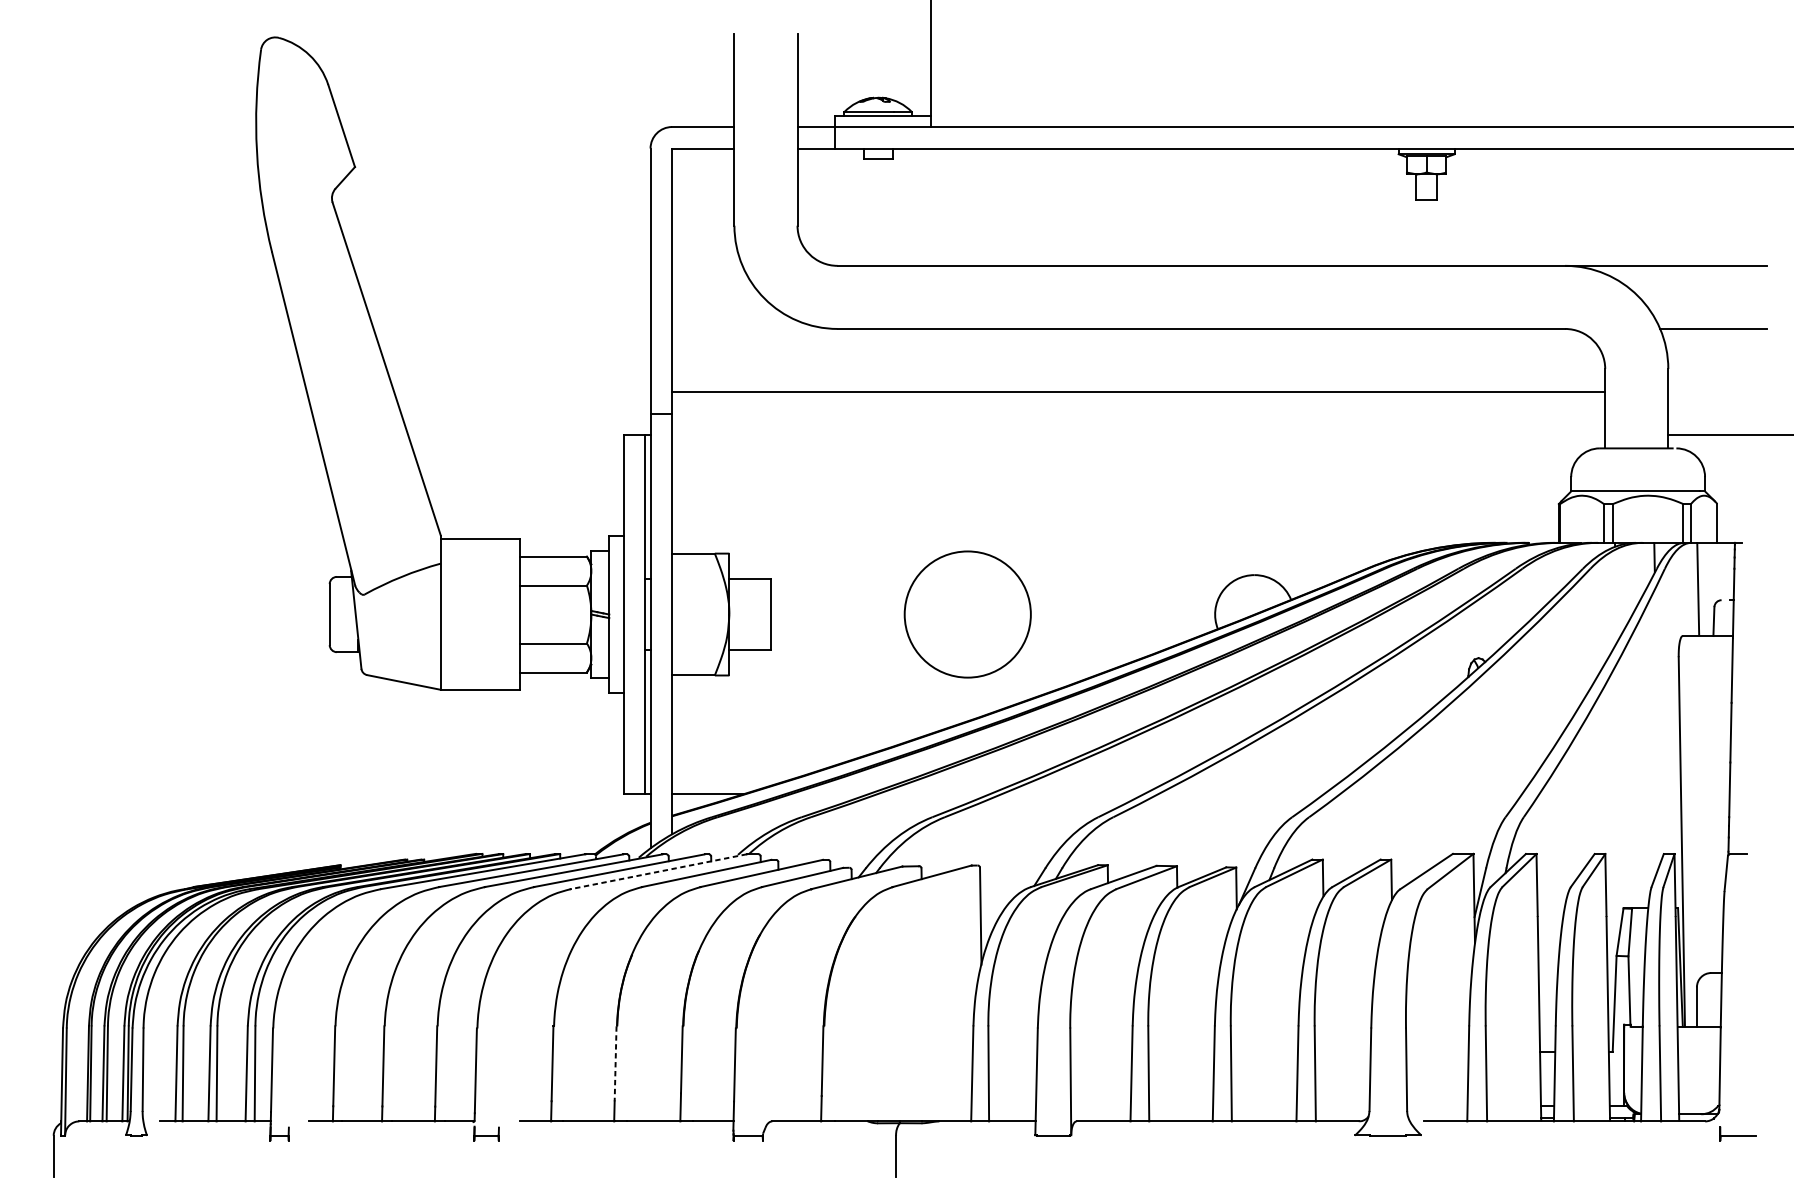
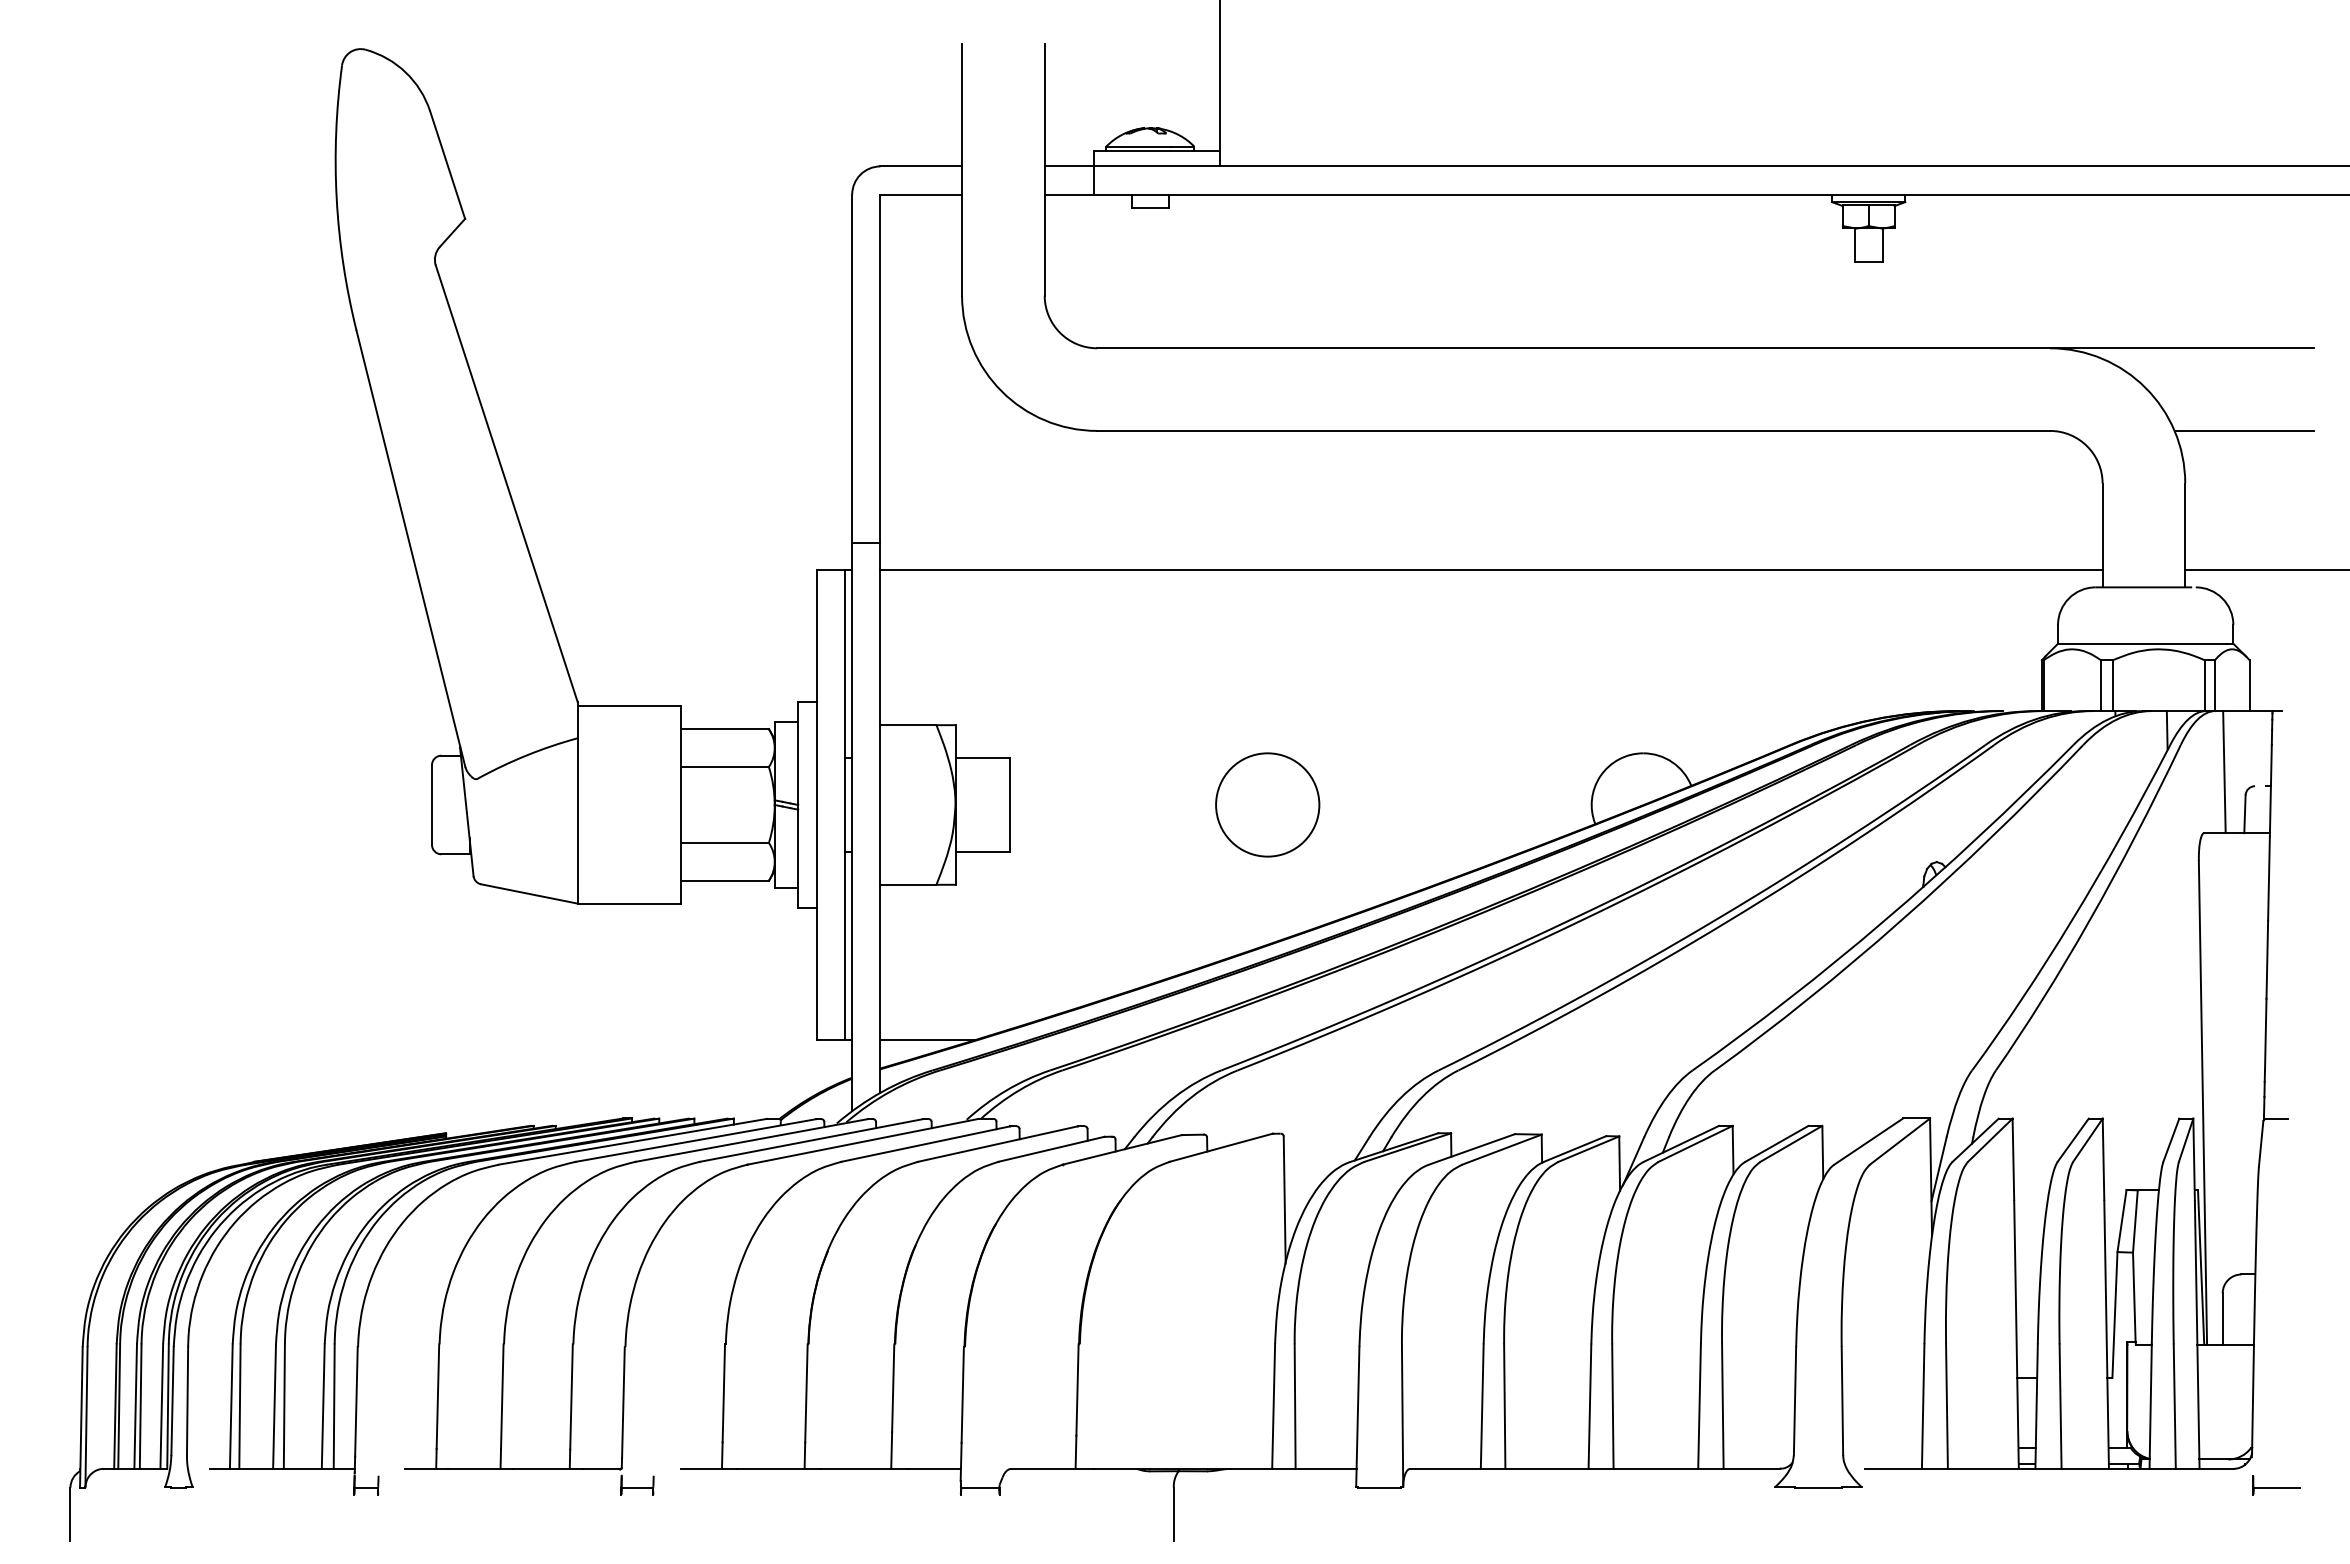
line: (1138, 392) -> (1491, 570), moved
circle: (967, 614) -> (1267, 804), size x0.62
line: (658, 871) -> (862, 1141), dashed -> solid
line: (615, 1063) -> (806, 1393), dashed -> solid

